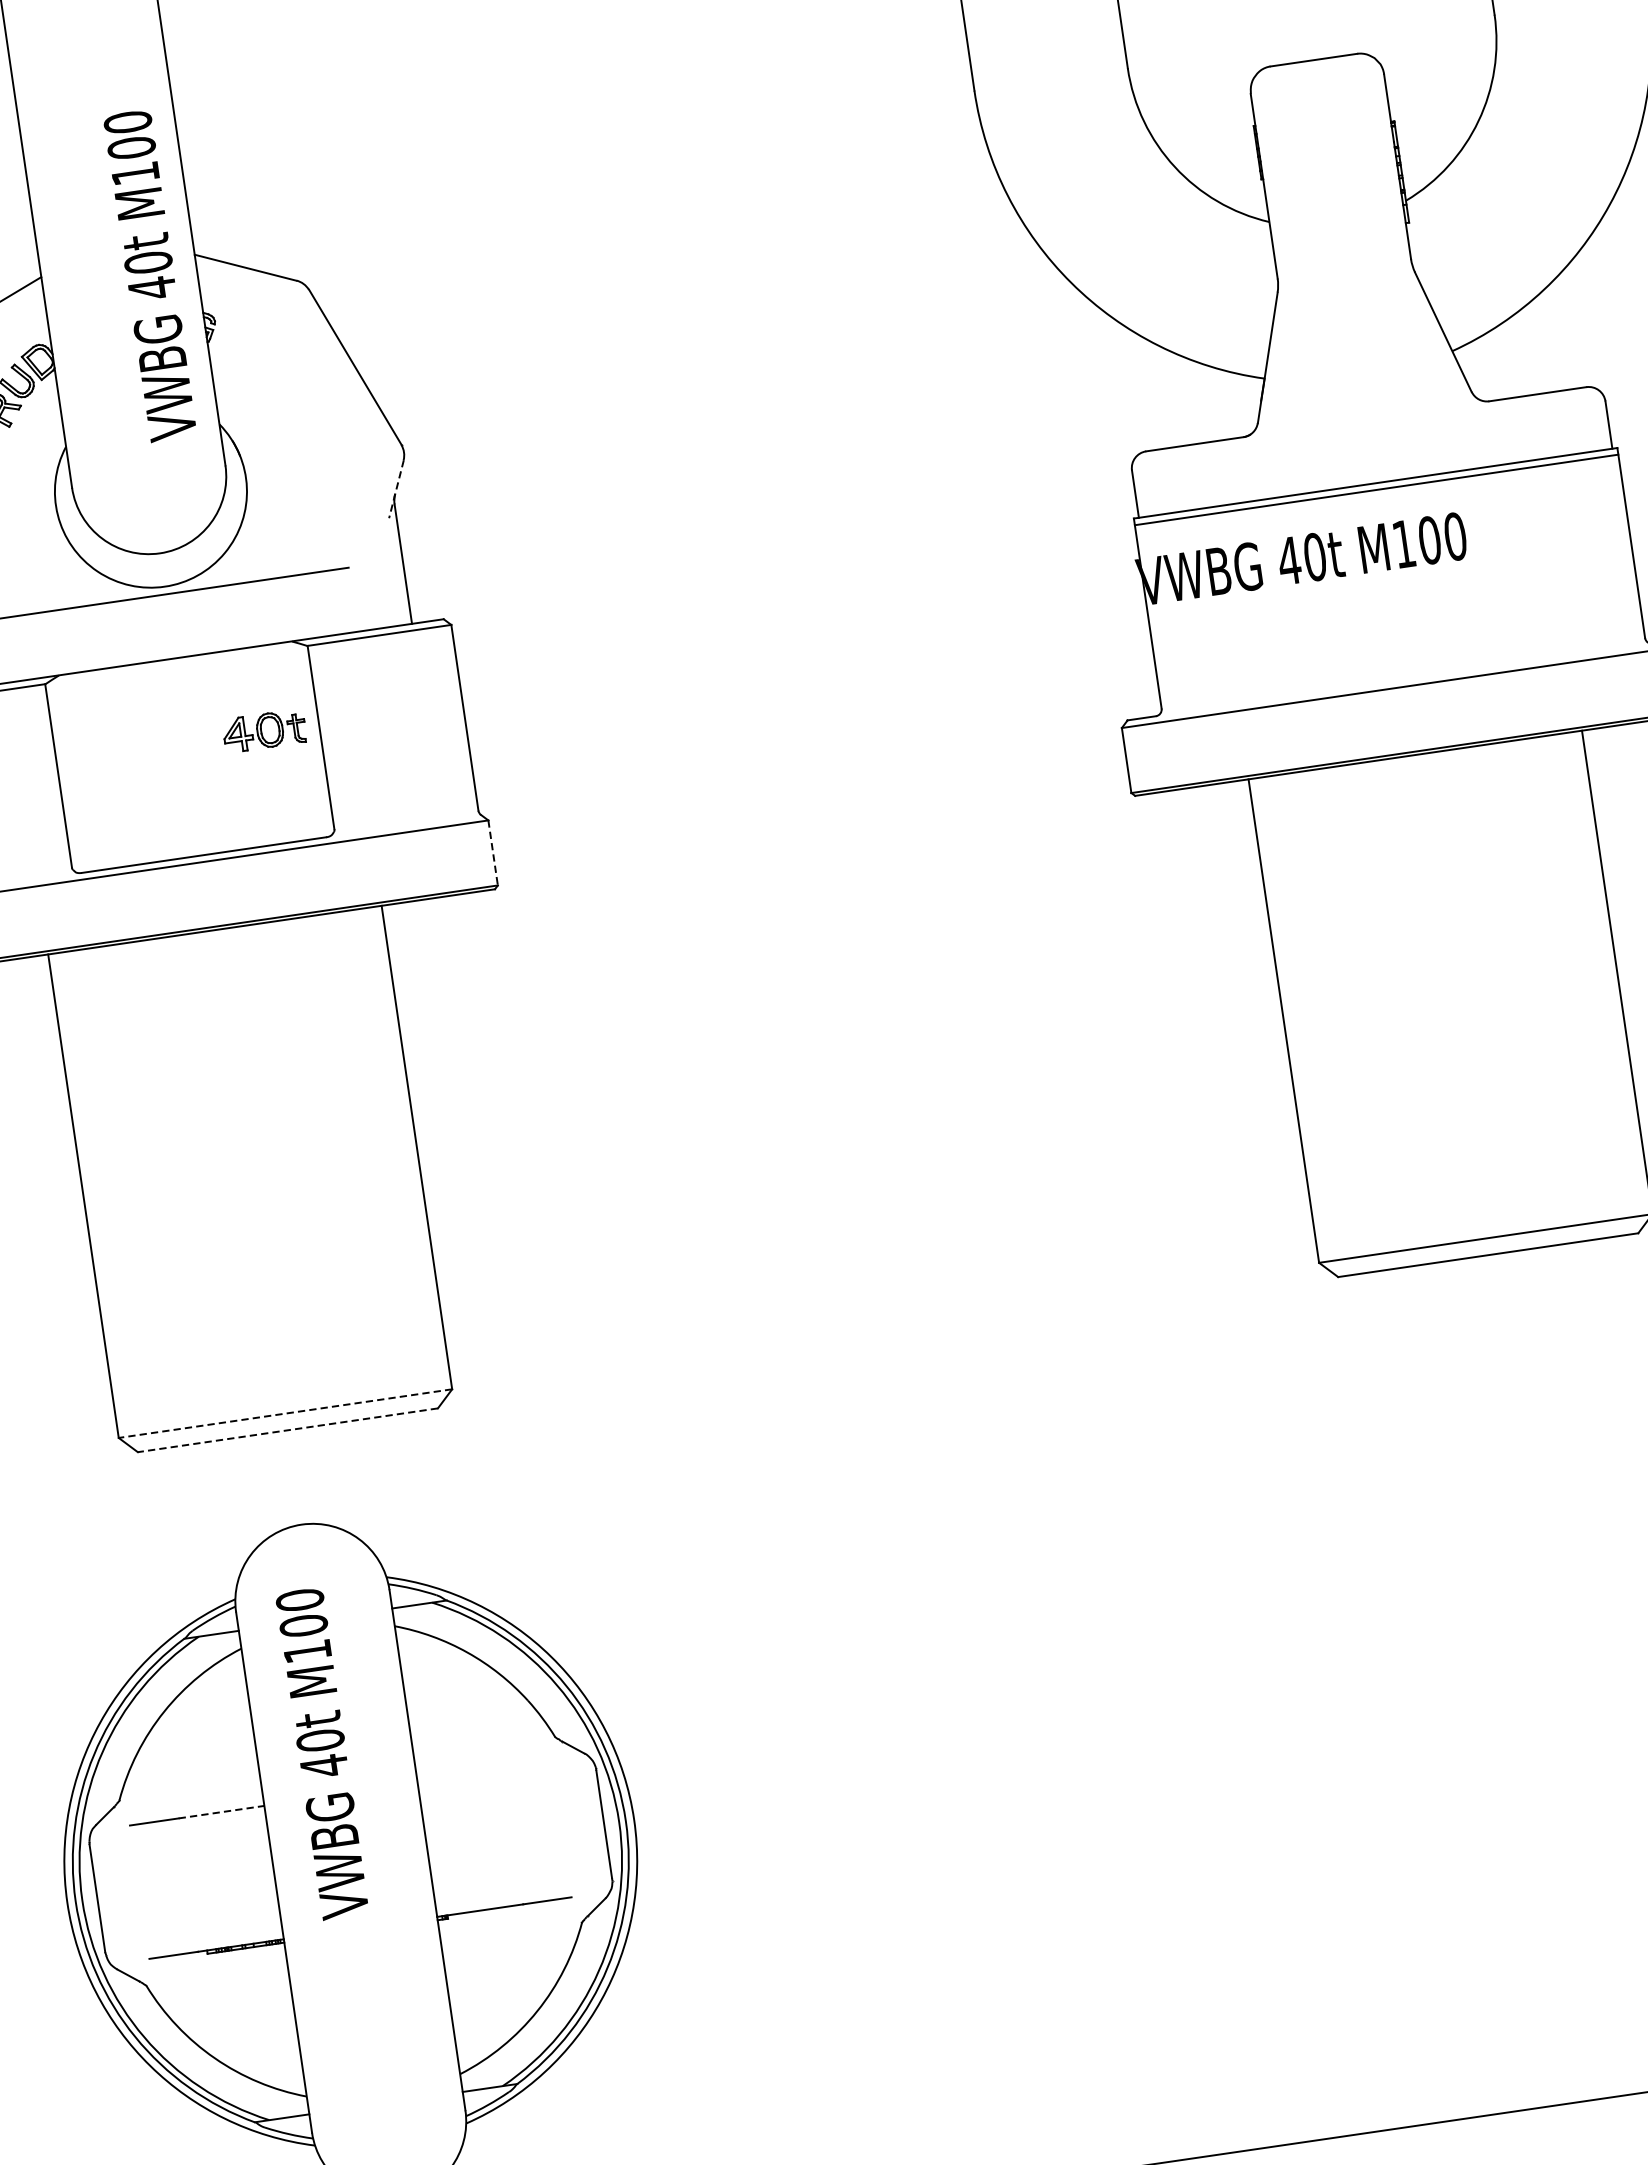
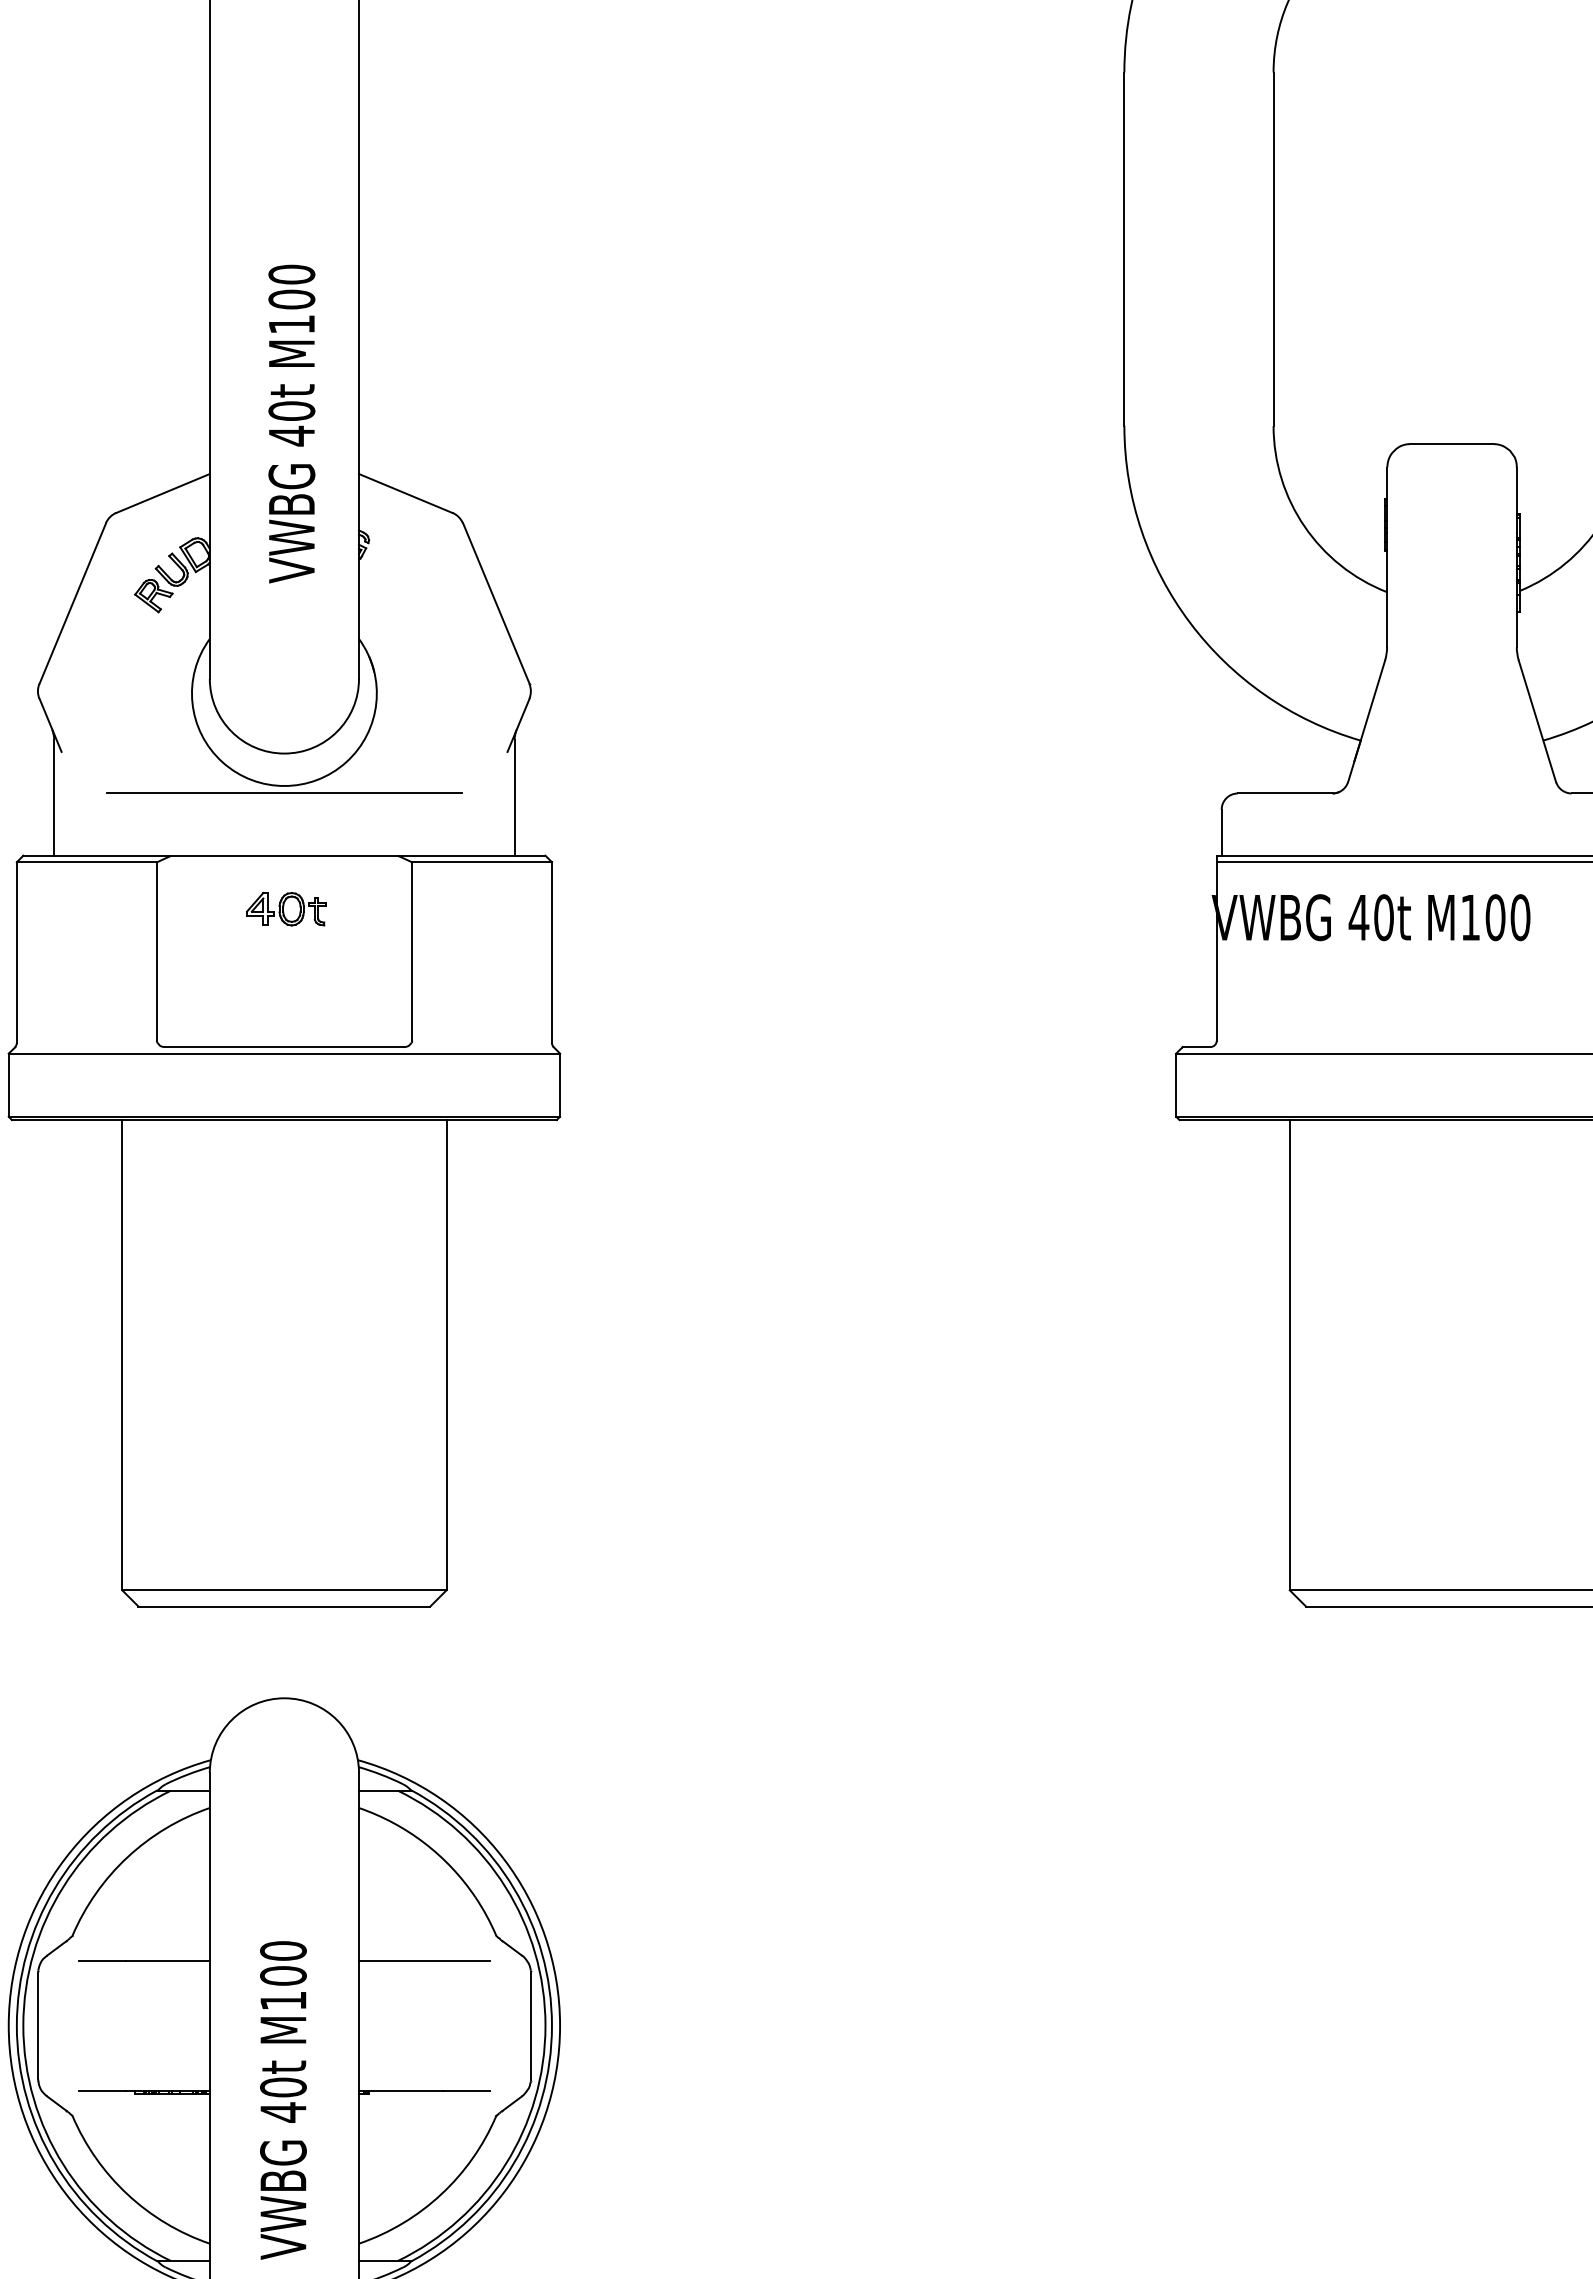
text: (149, 275) -> (291, 423), moved
line: (396, 489) -> (518, 725), dashed -> solid
part: (264, 731) -> (286, 909), moved
line: (493, 853) -> (560, 1085), dashed -> solid
line: (284, 1413) -> (283, 1590), dashed -> solid
line: (287, 1430) -> (284, 1606), dashed -> solid
text: (322, 1753) -> (283, 2100), moved
line: (485, 1773) -> (424, 1960), added
line: (221, 1811) -> (168, 1960), dashed -> solid

